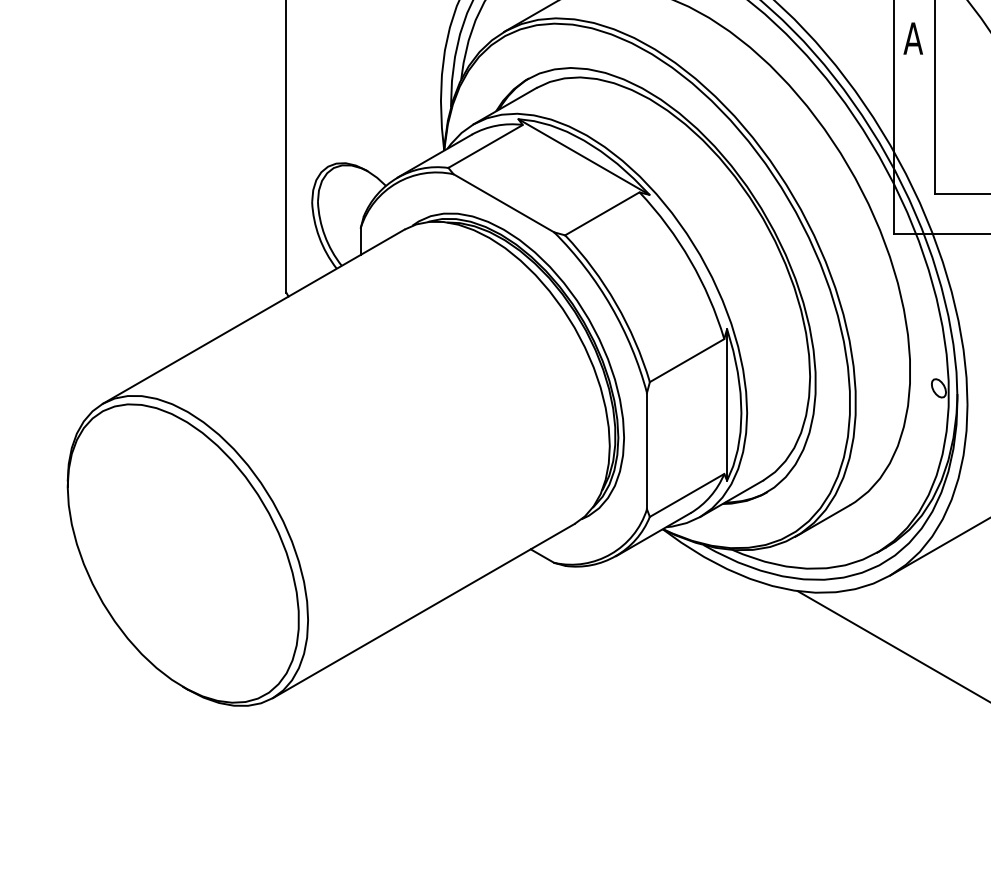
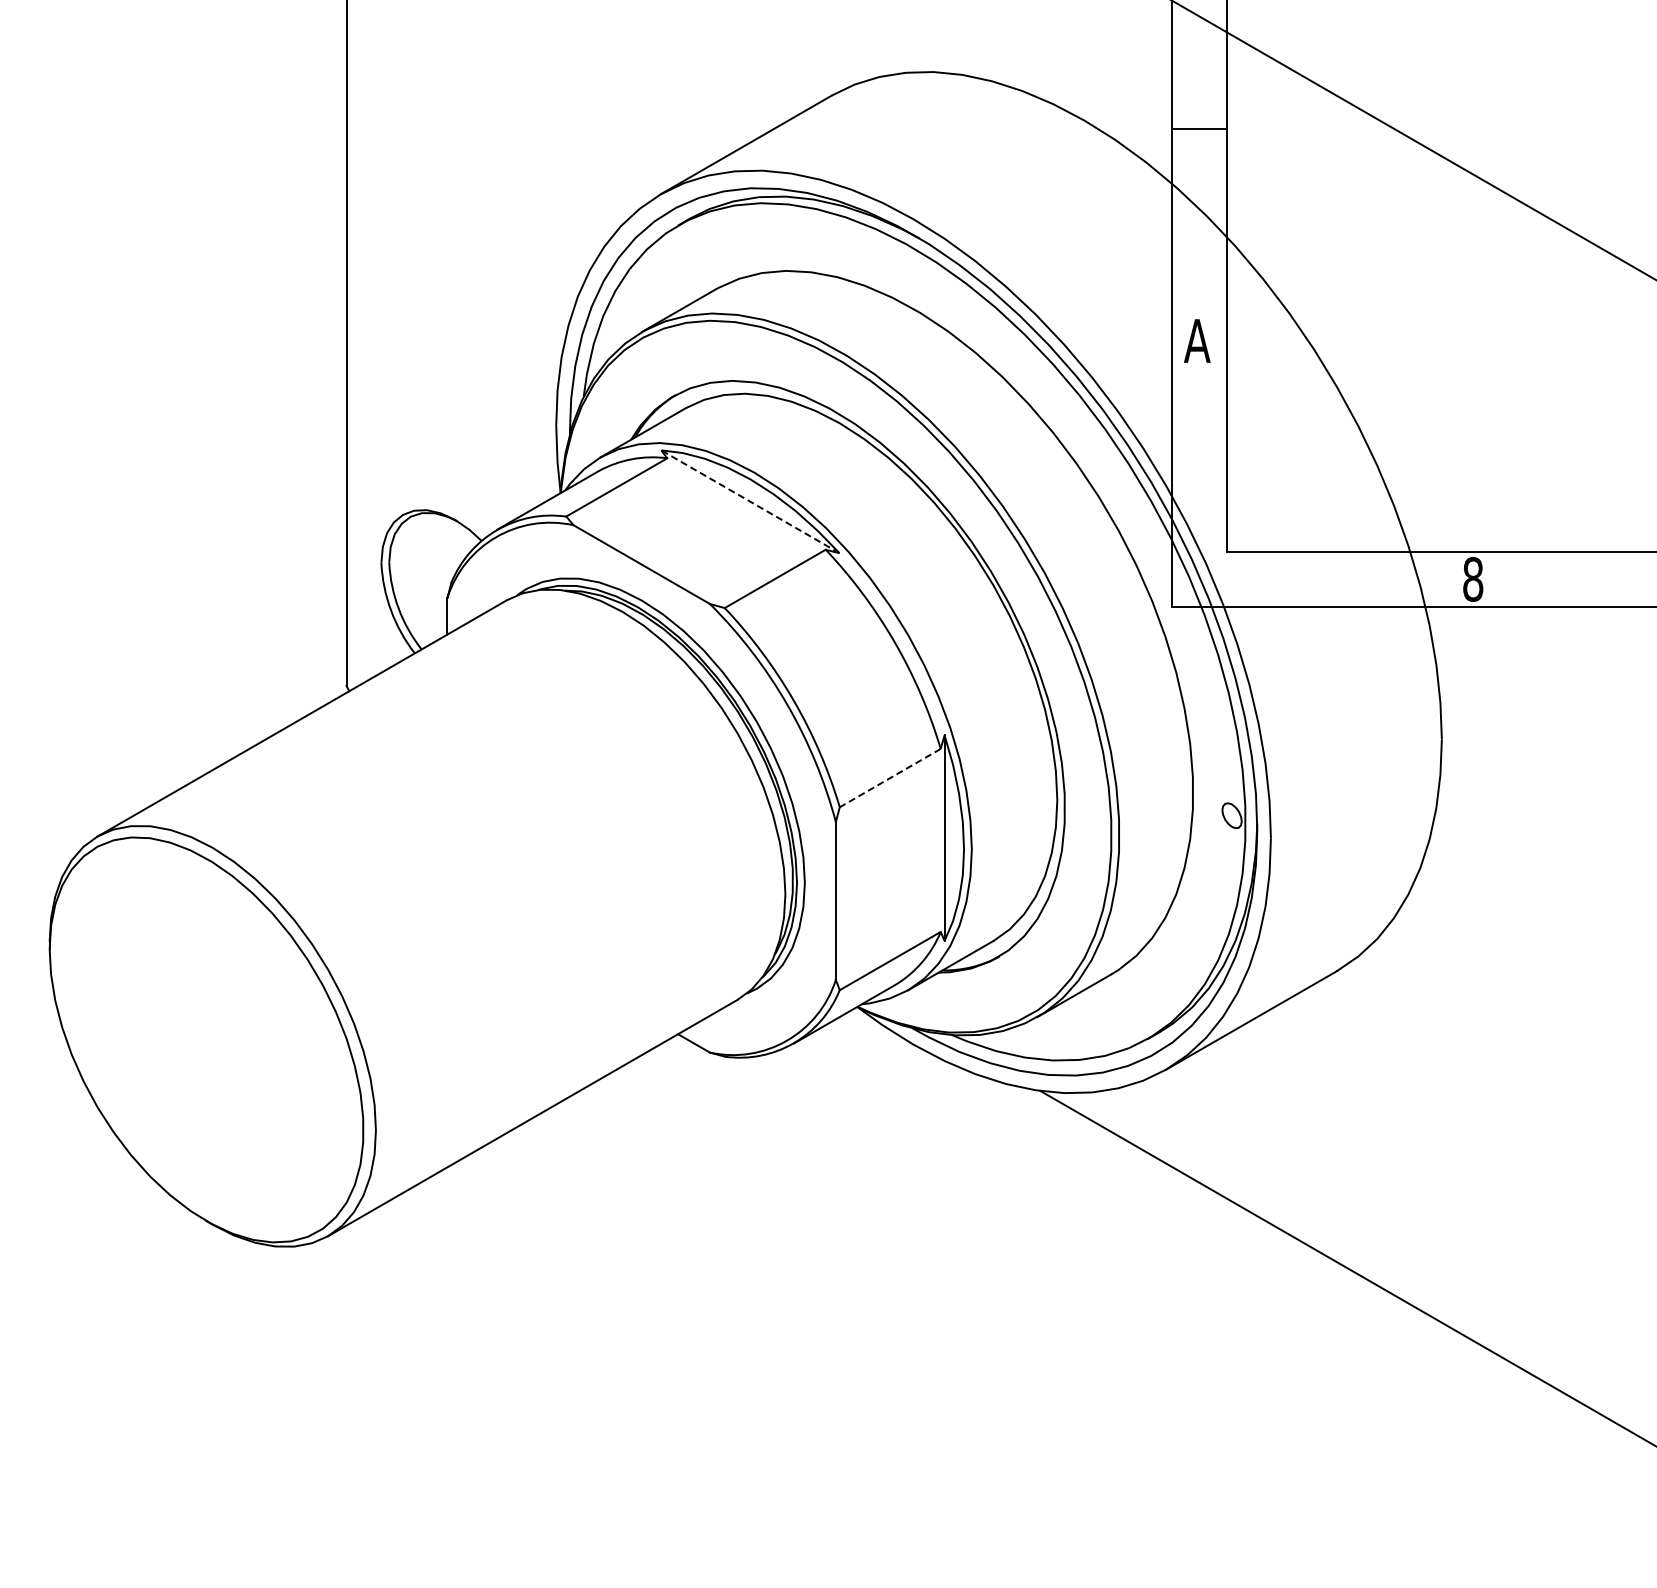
line: (584, 156) -> (750, 501), solid -> dashed
line: (686, 360) -> (889, 778), solid -> dashed

